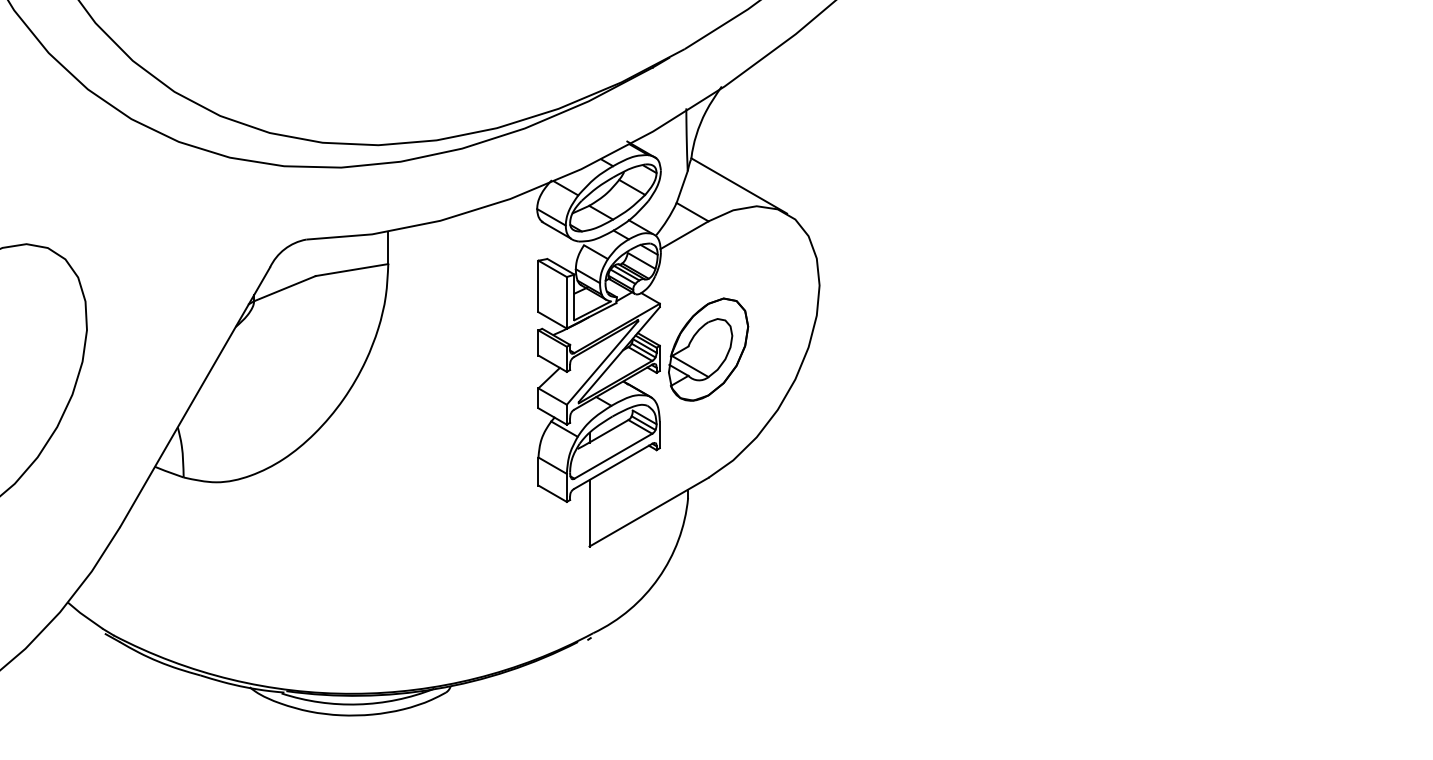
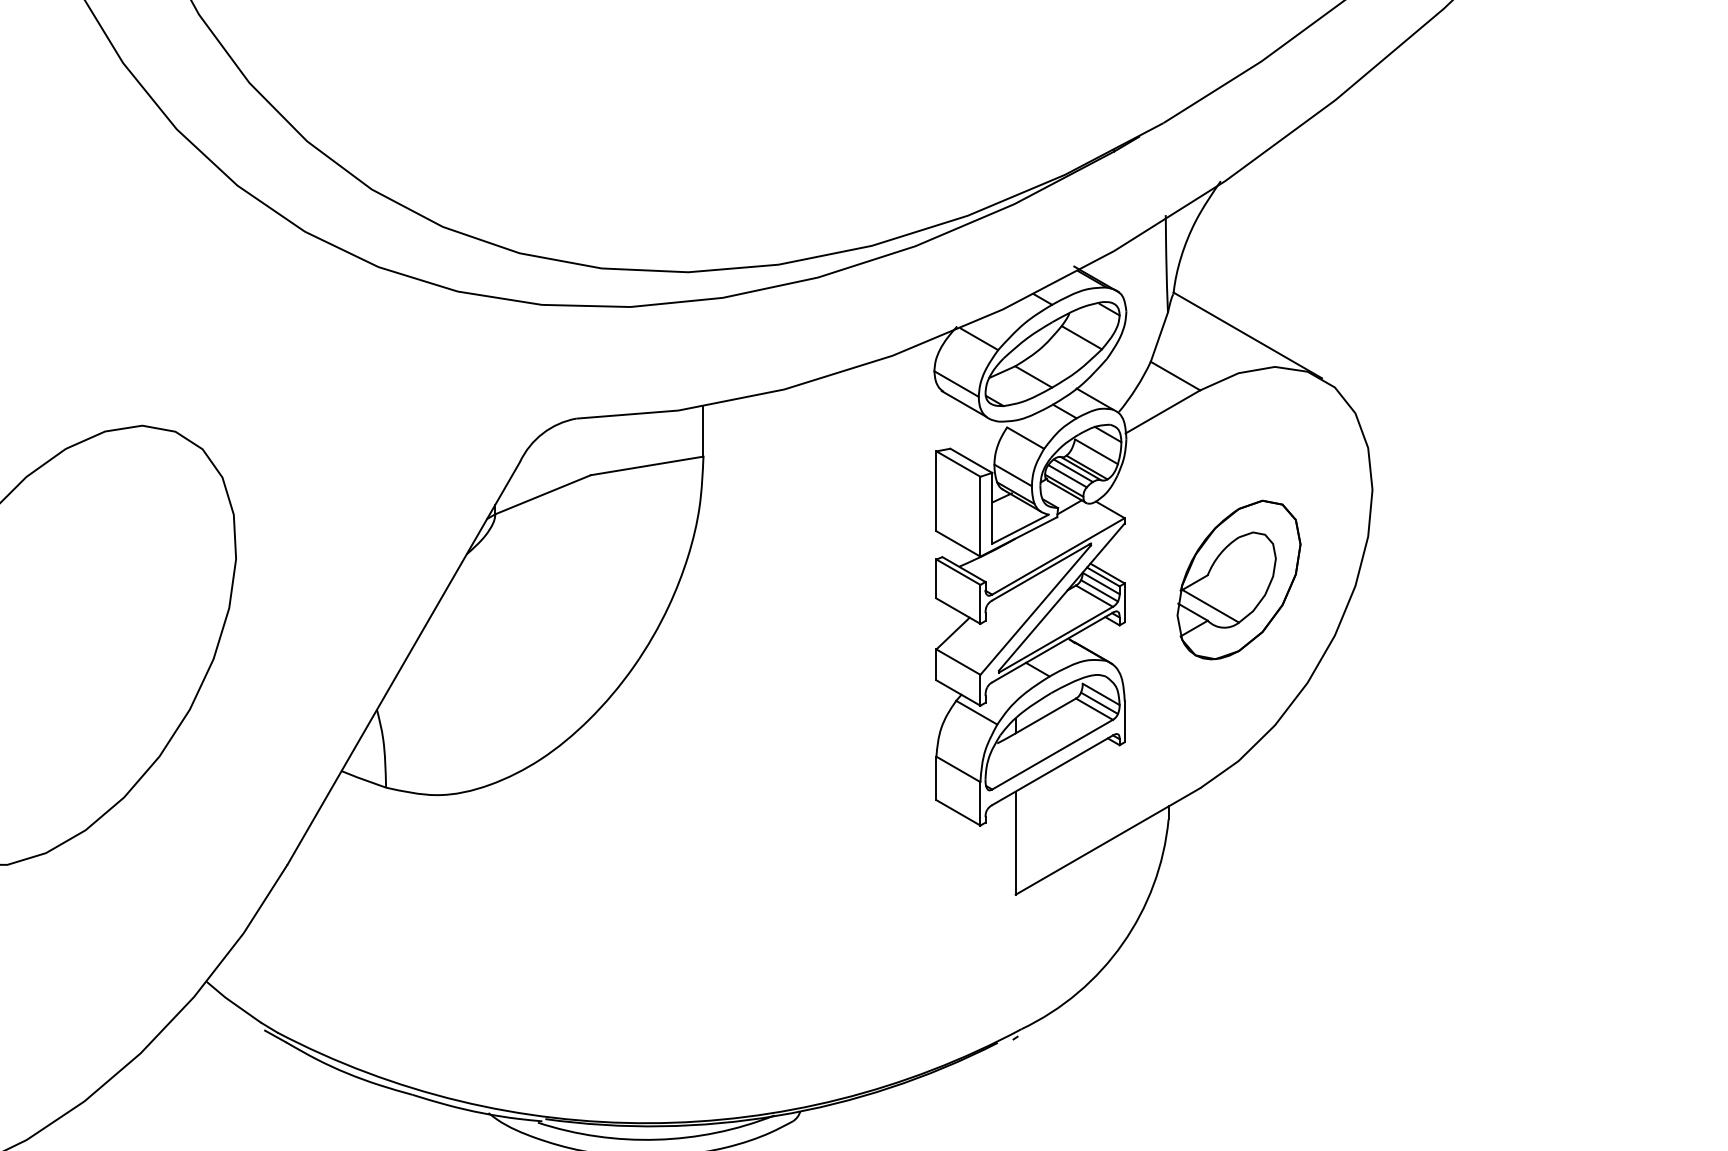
part: (708, 349) -> (1238, 579), moved

